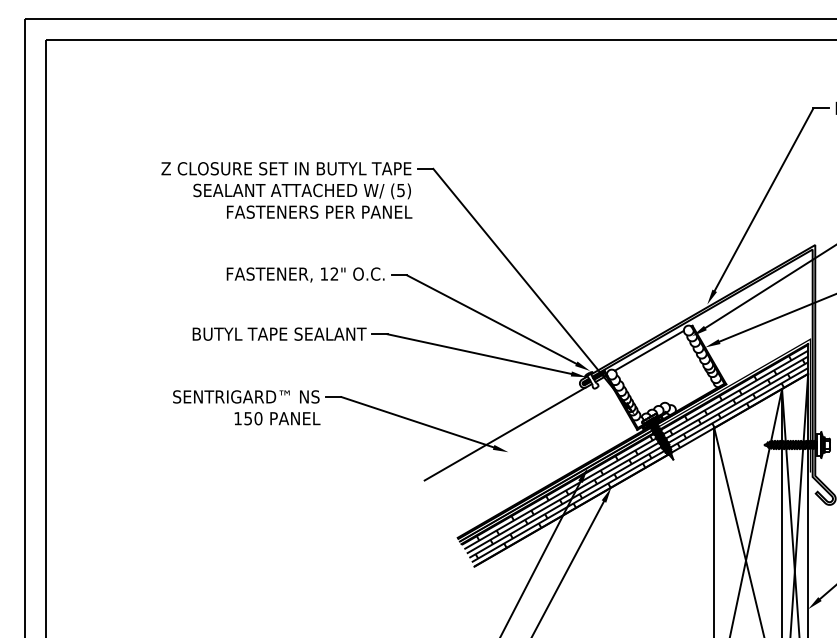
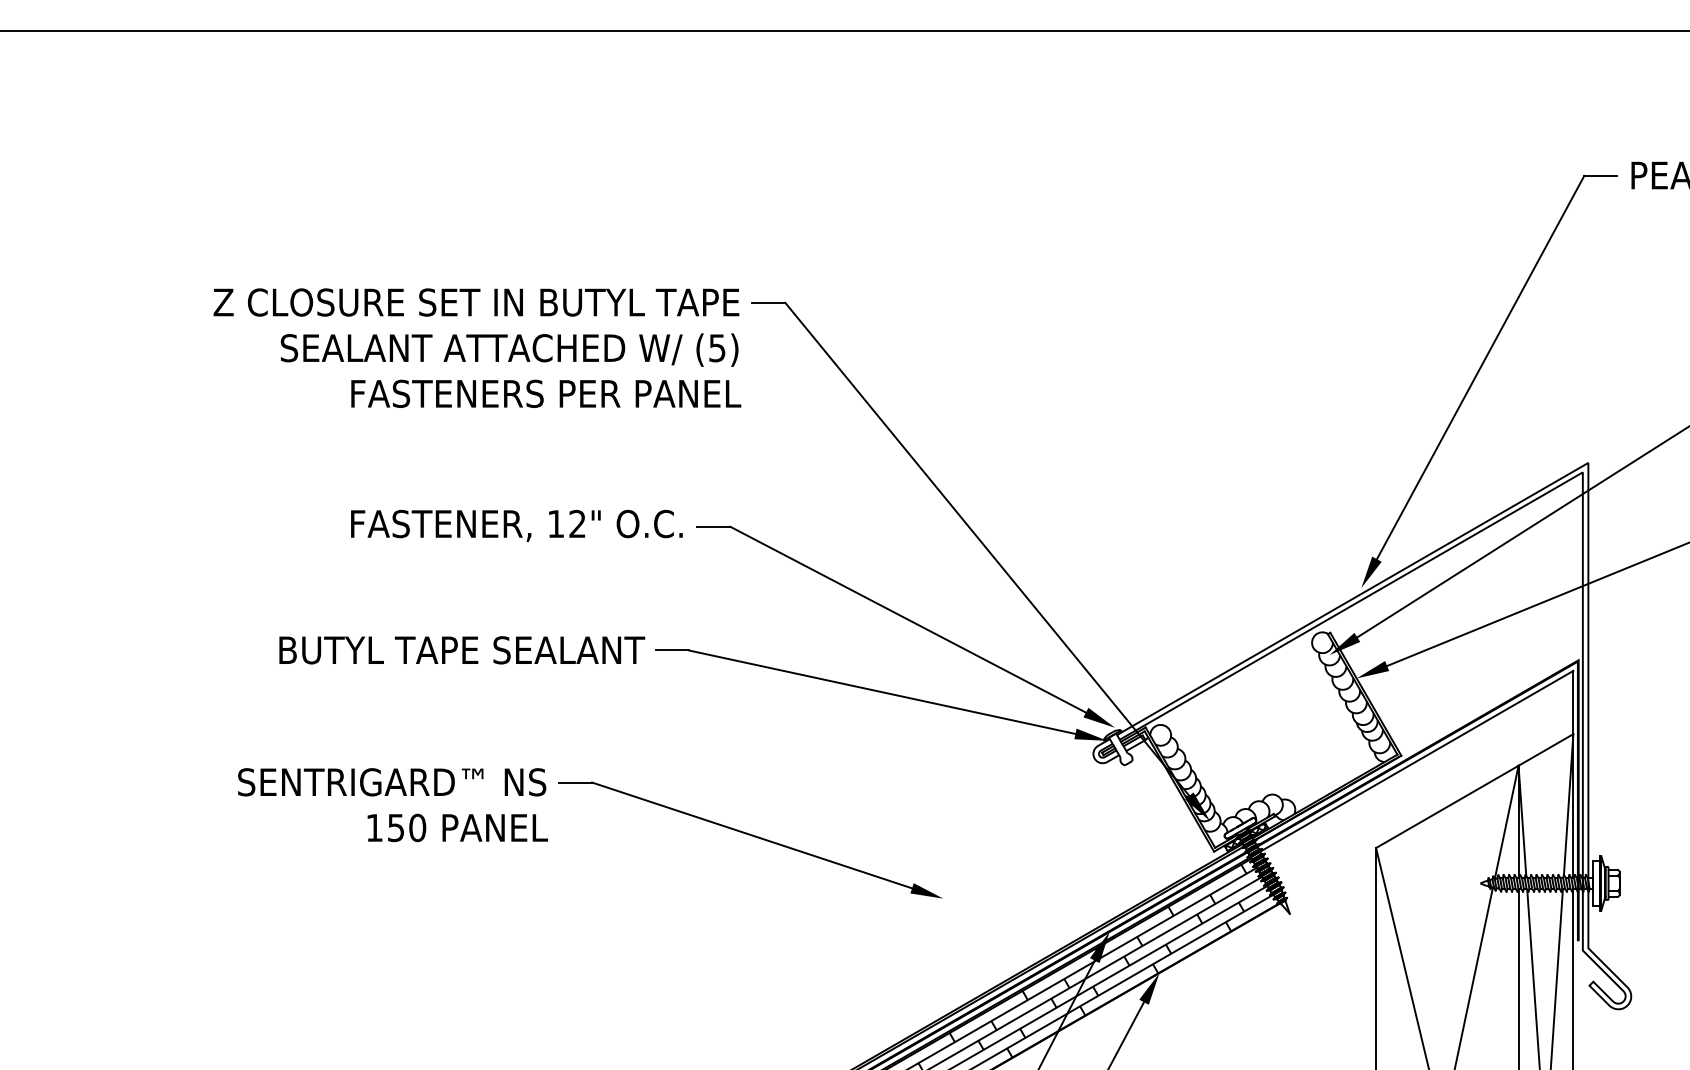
line: (648, 350) -> (1237, 684), removed
hatch: (733, 398) -> (1416, 785), removed
line: (504, 433) -> (934, 859), removed

